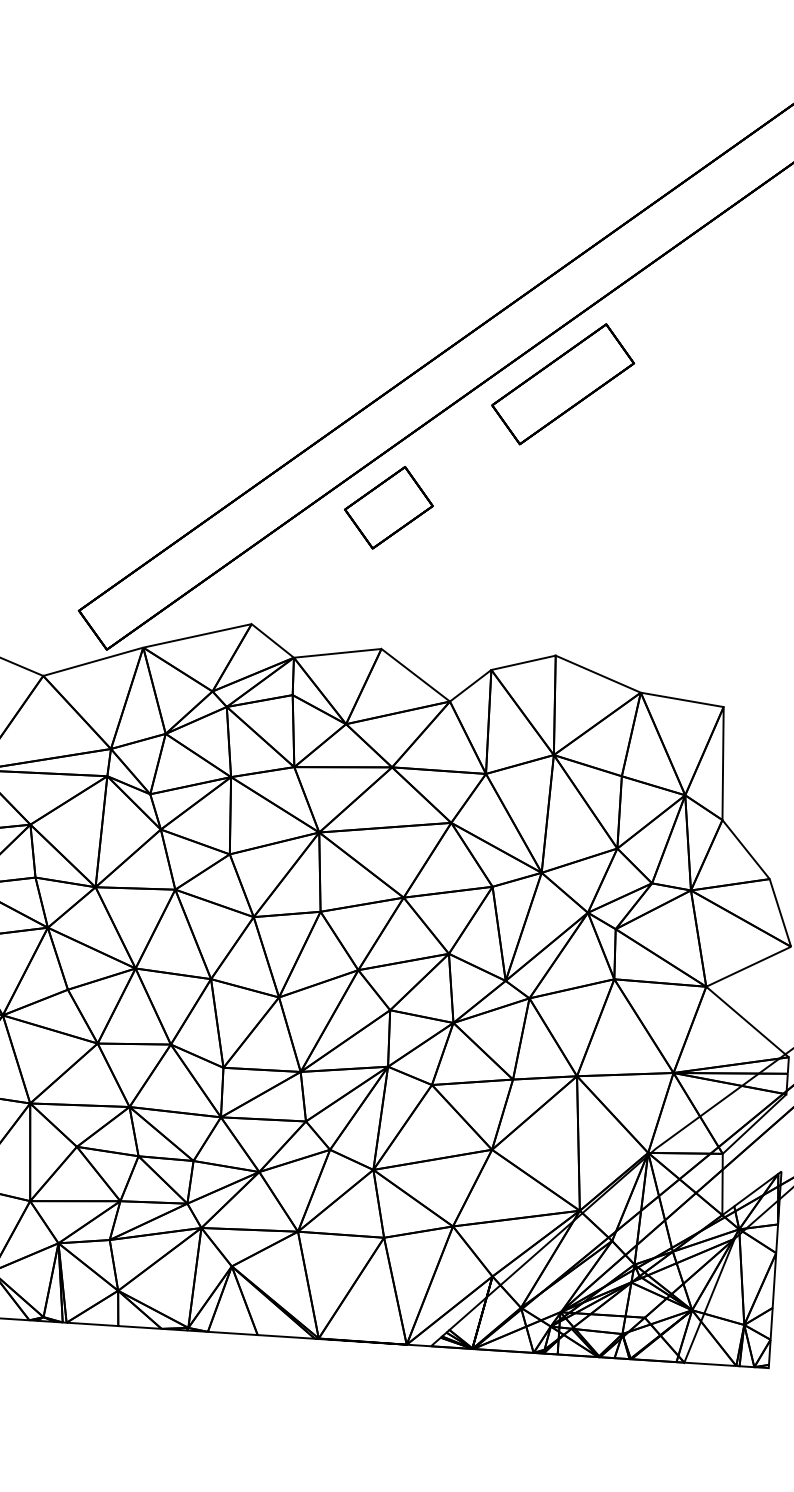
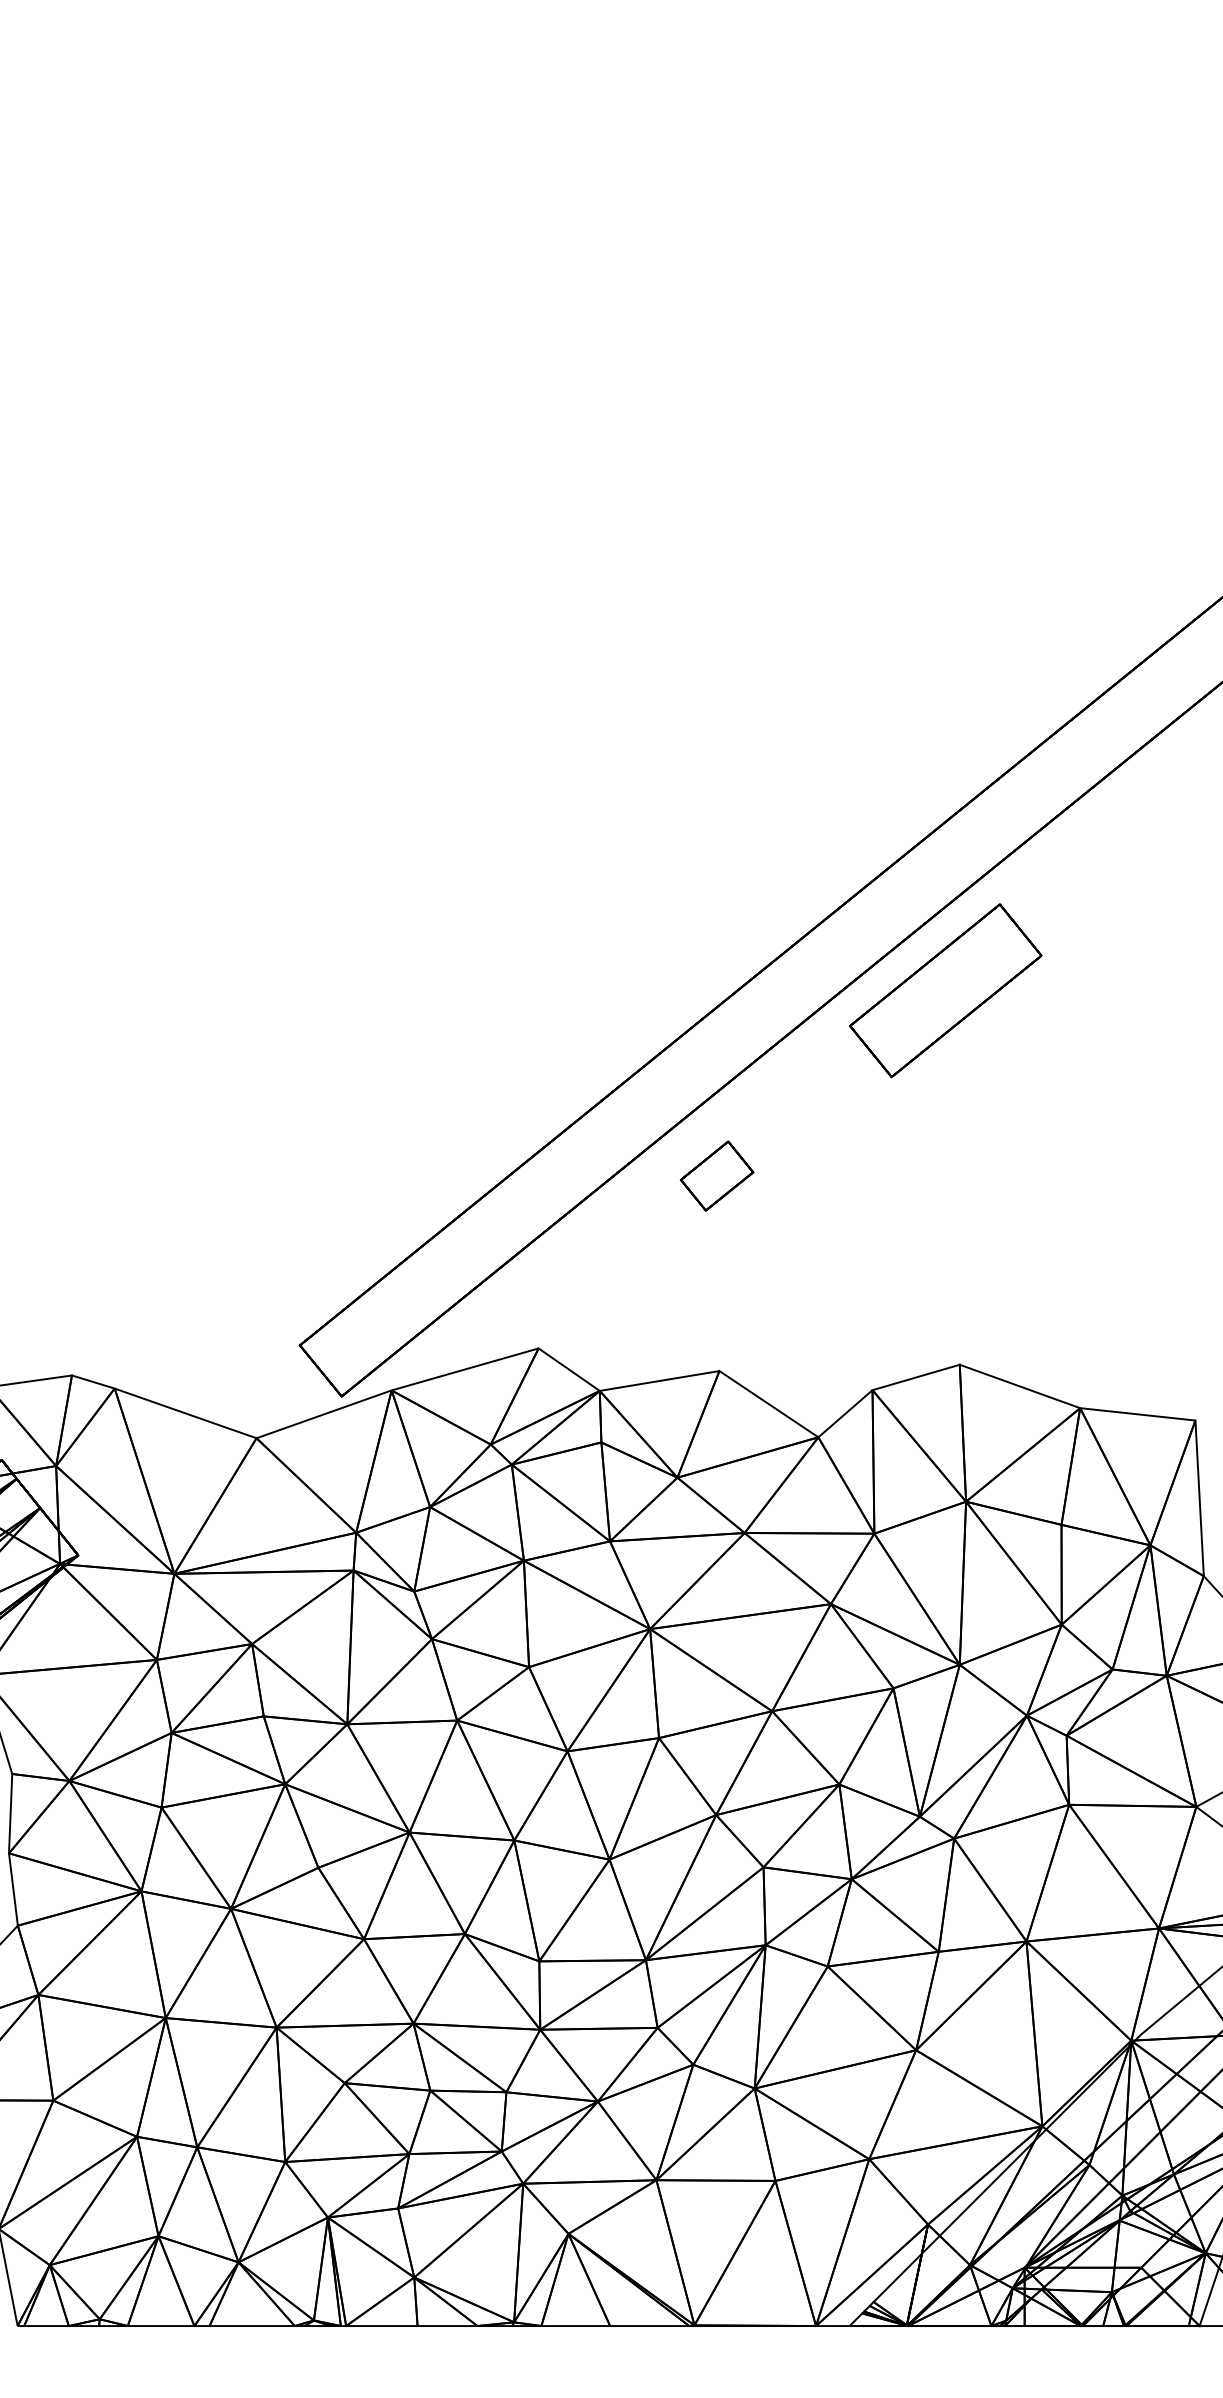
part: (388, 507) -> (716, 1175), size x0.6

